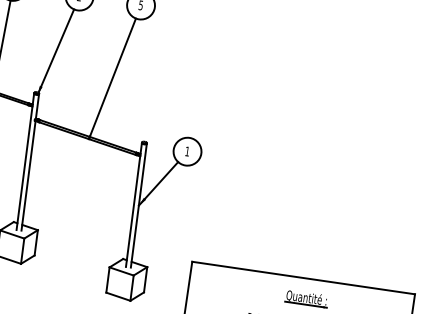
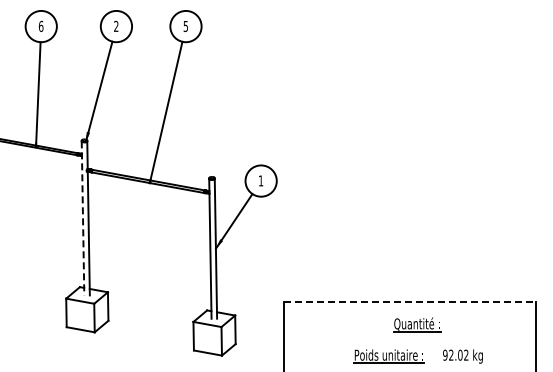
line: (25, 161) -> (83, 218), solid -> dashed
line: (303, 278) -> (410, 302), solid -> dashed

